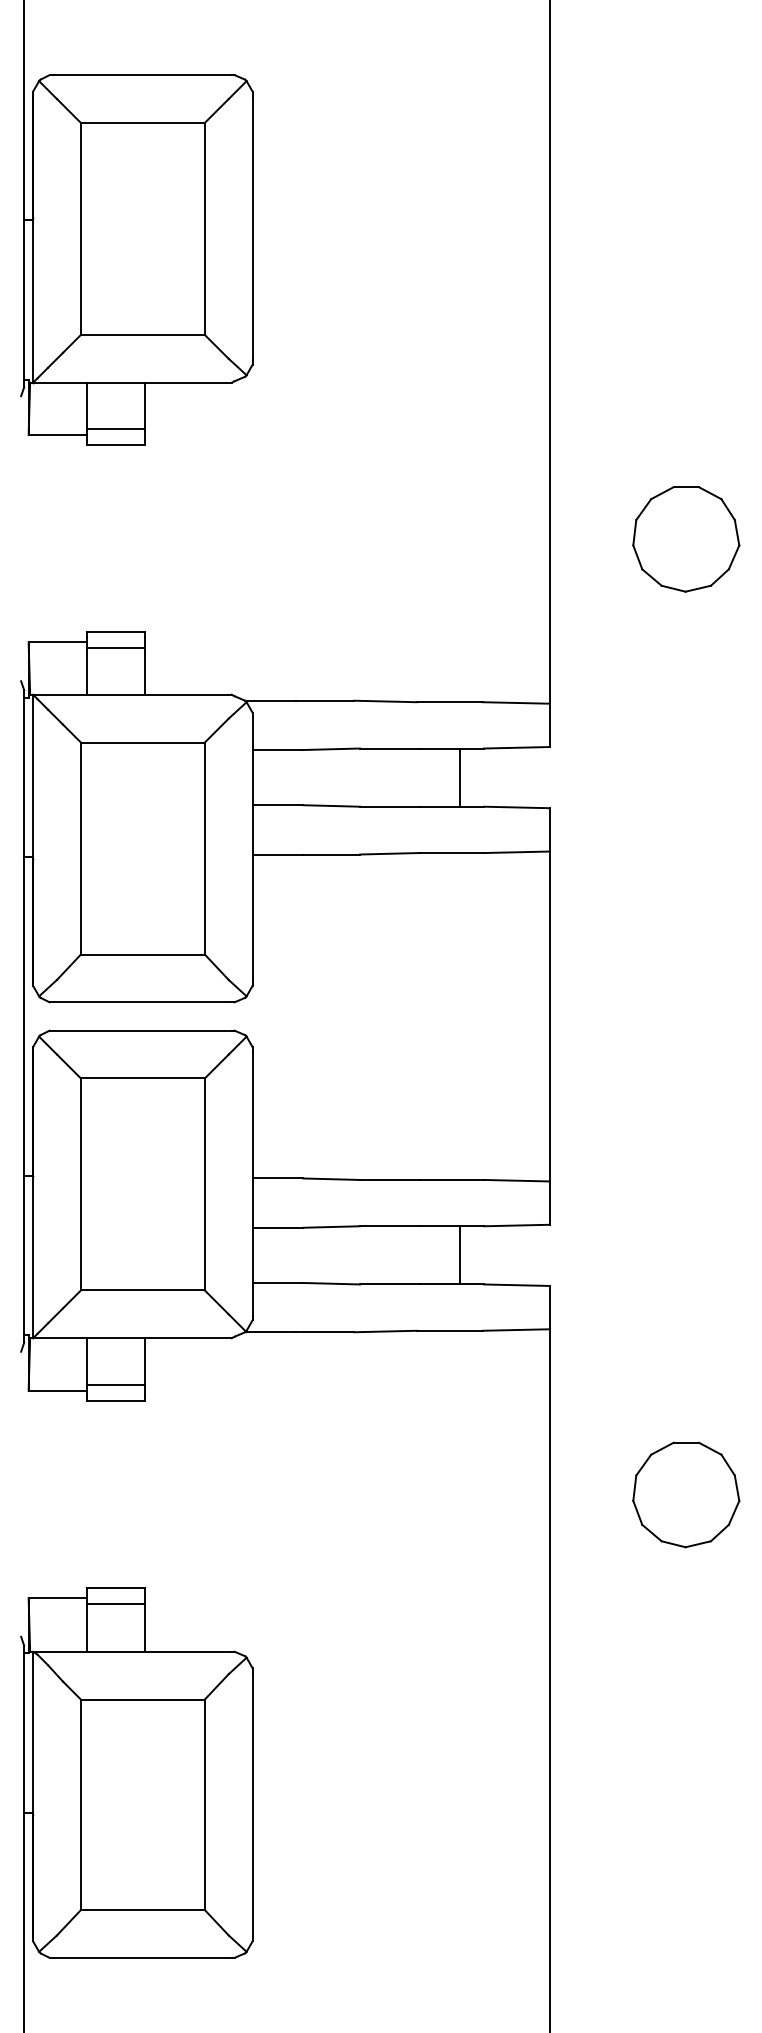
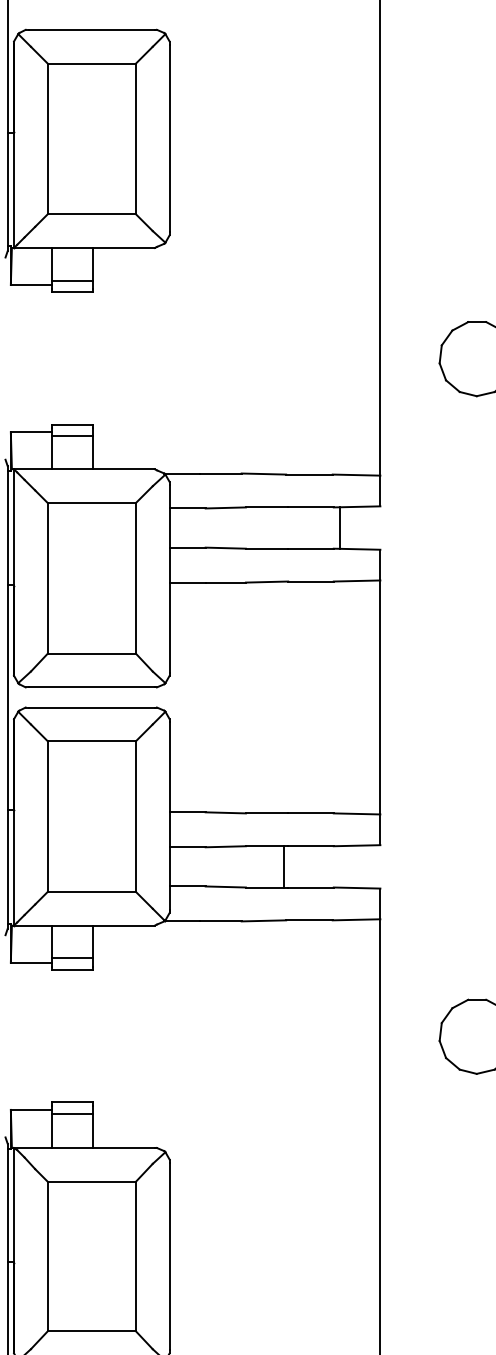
line: (460, 777) -> (340, 527), moved
line: (460, 1255) -> (284, 866), moved

